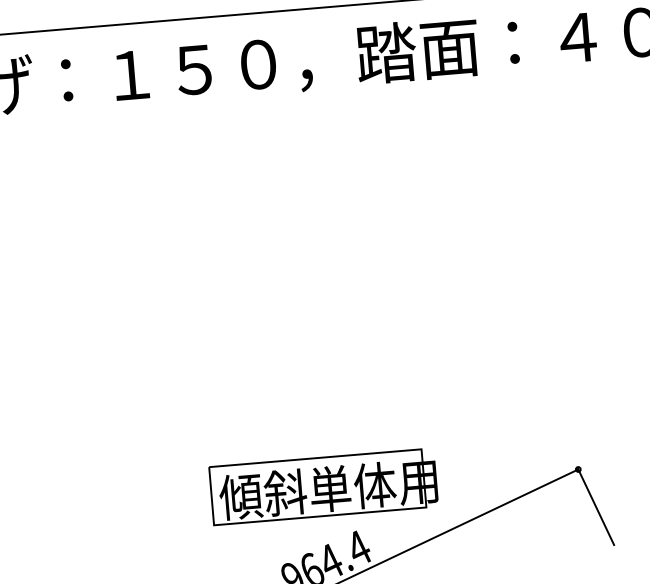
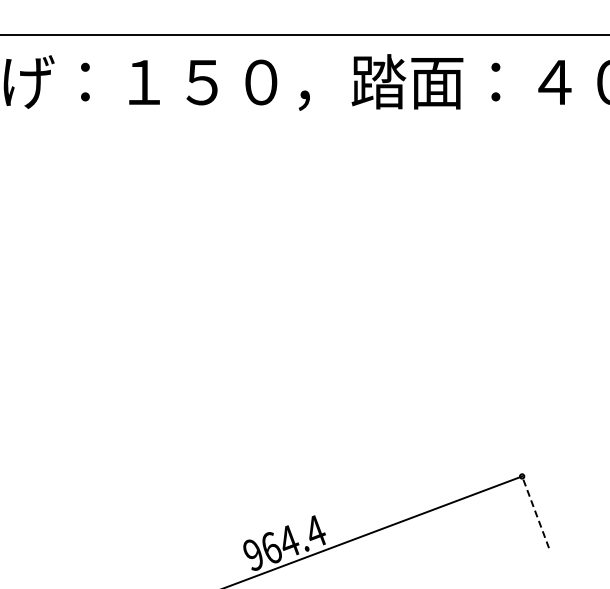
part: (323, 486) -> (288, 472), removed
line: (596, 507) -> (535, 512), solid -> dashed

